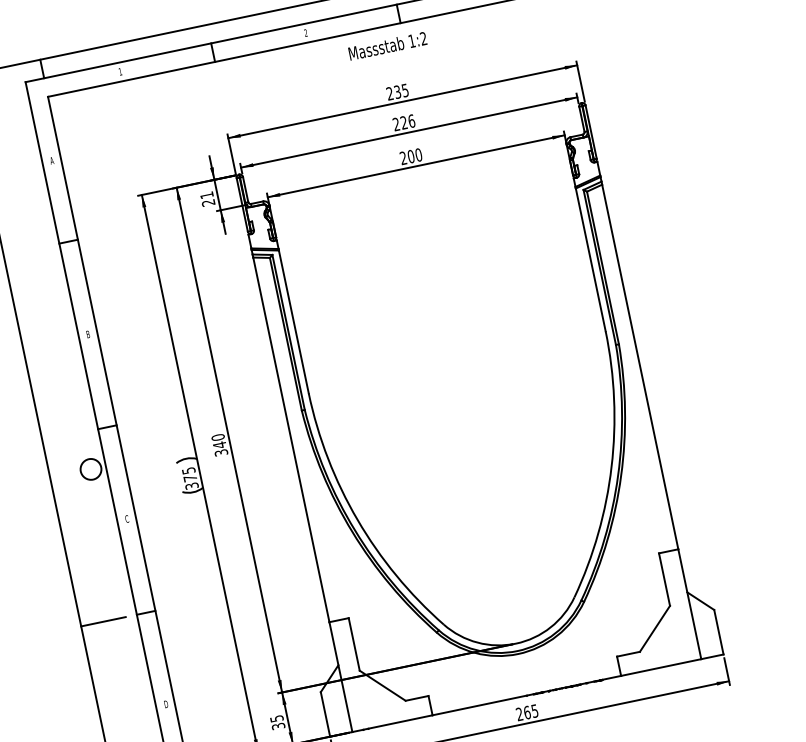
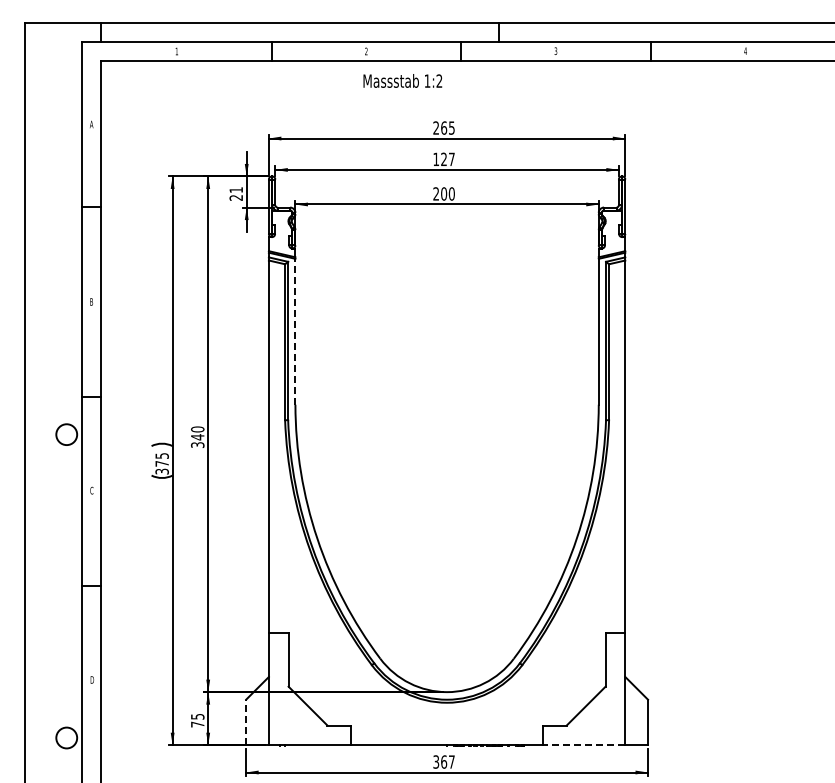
text: (387, 45) -> (402, 80), moved
text: (397, 91) -> (444, 127), 235 -> 265
text: (403, 122) -> (443, 159), 226 -> 127
line: (293, 321) -> (295, 331), solid -> dashed
line: (103, 621) -> (47, 586), removed
line: (661, 667) -> (584, 745), solid -> dashed
text: (526, 712) -> (443, 761), 265 -> 367
line: (325, 714) -> (246, 722), solid -> dashed
text: (278, 726) -> (197, 724), 35 -> 75

